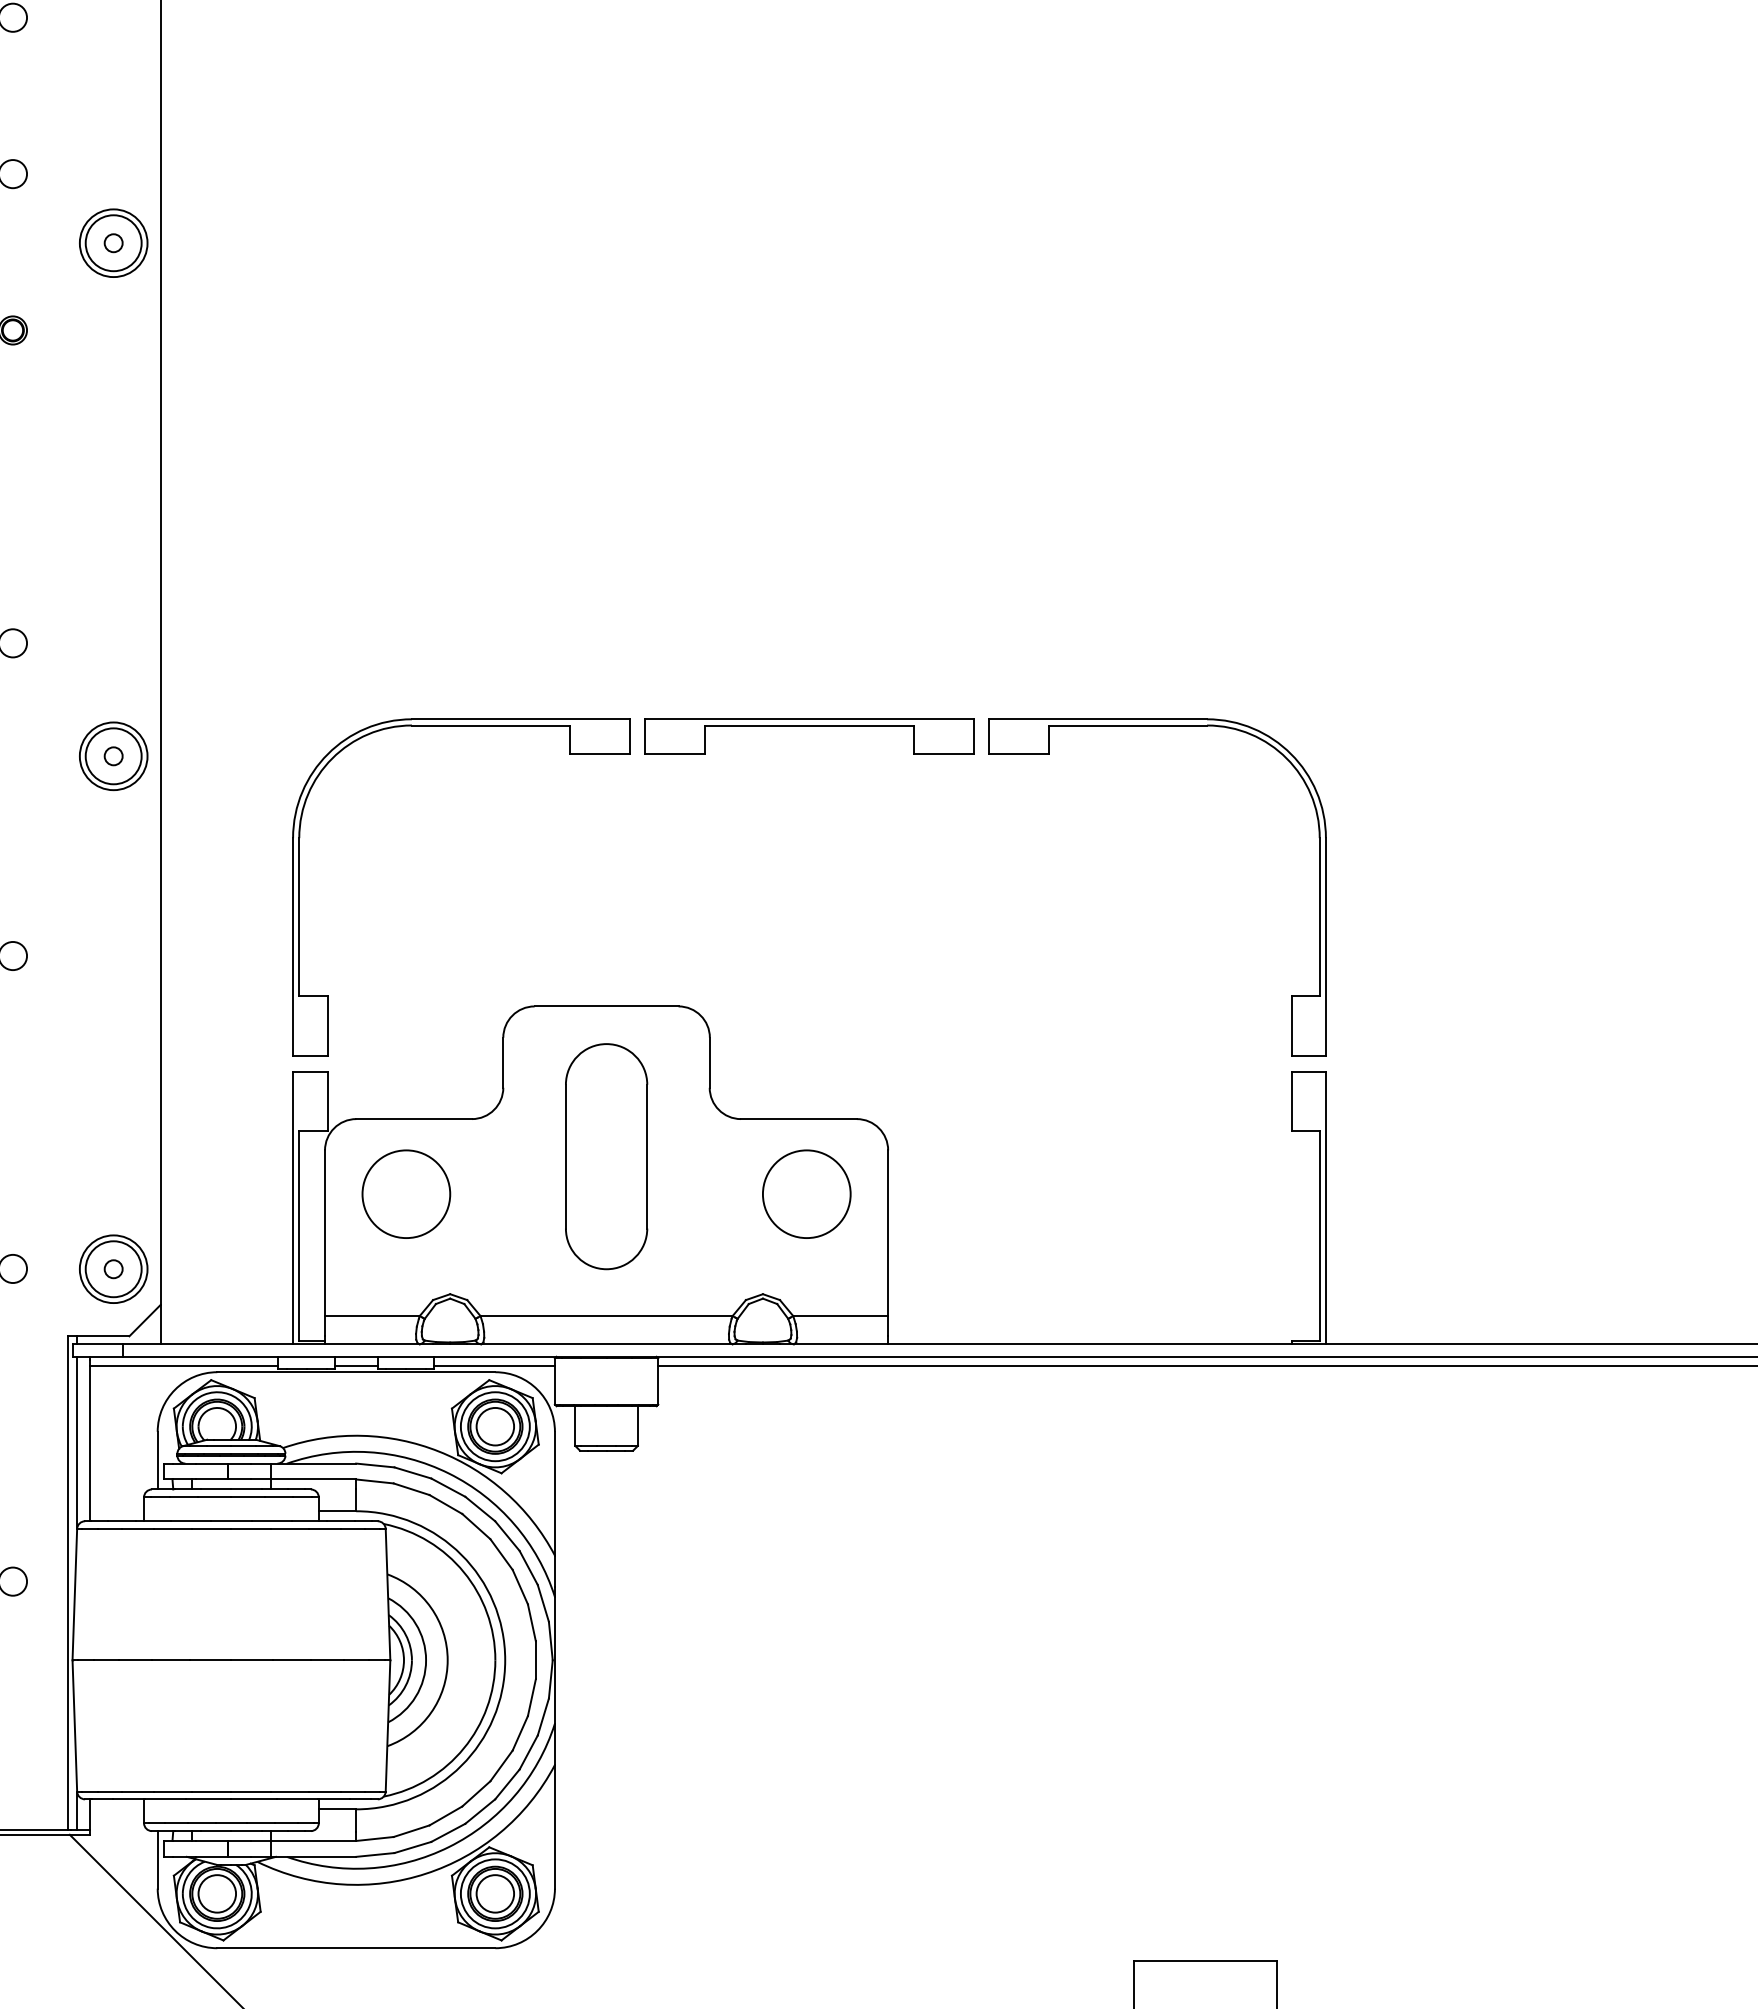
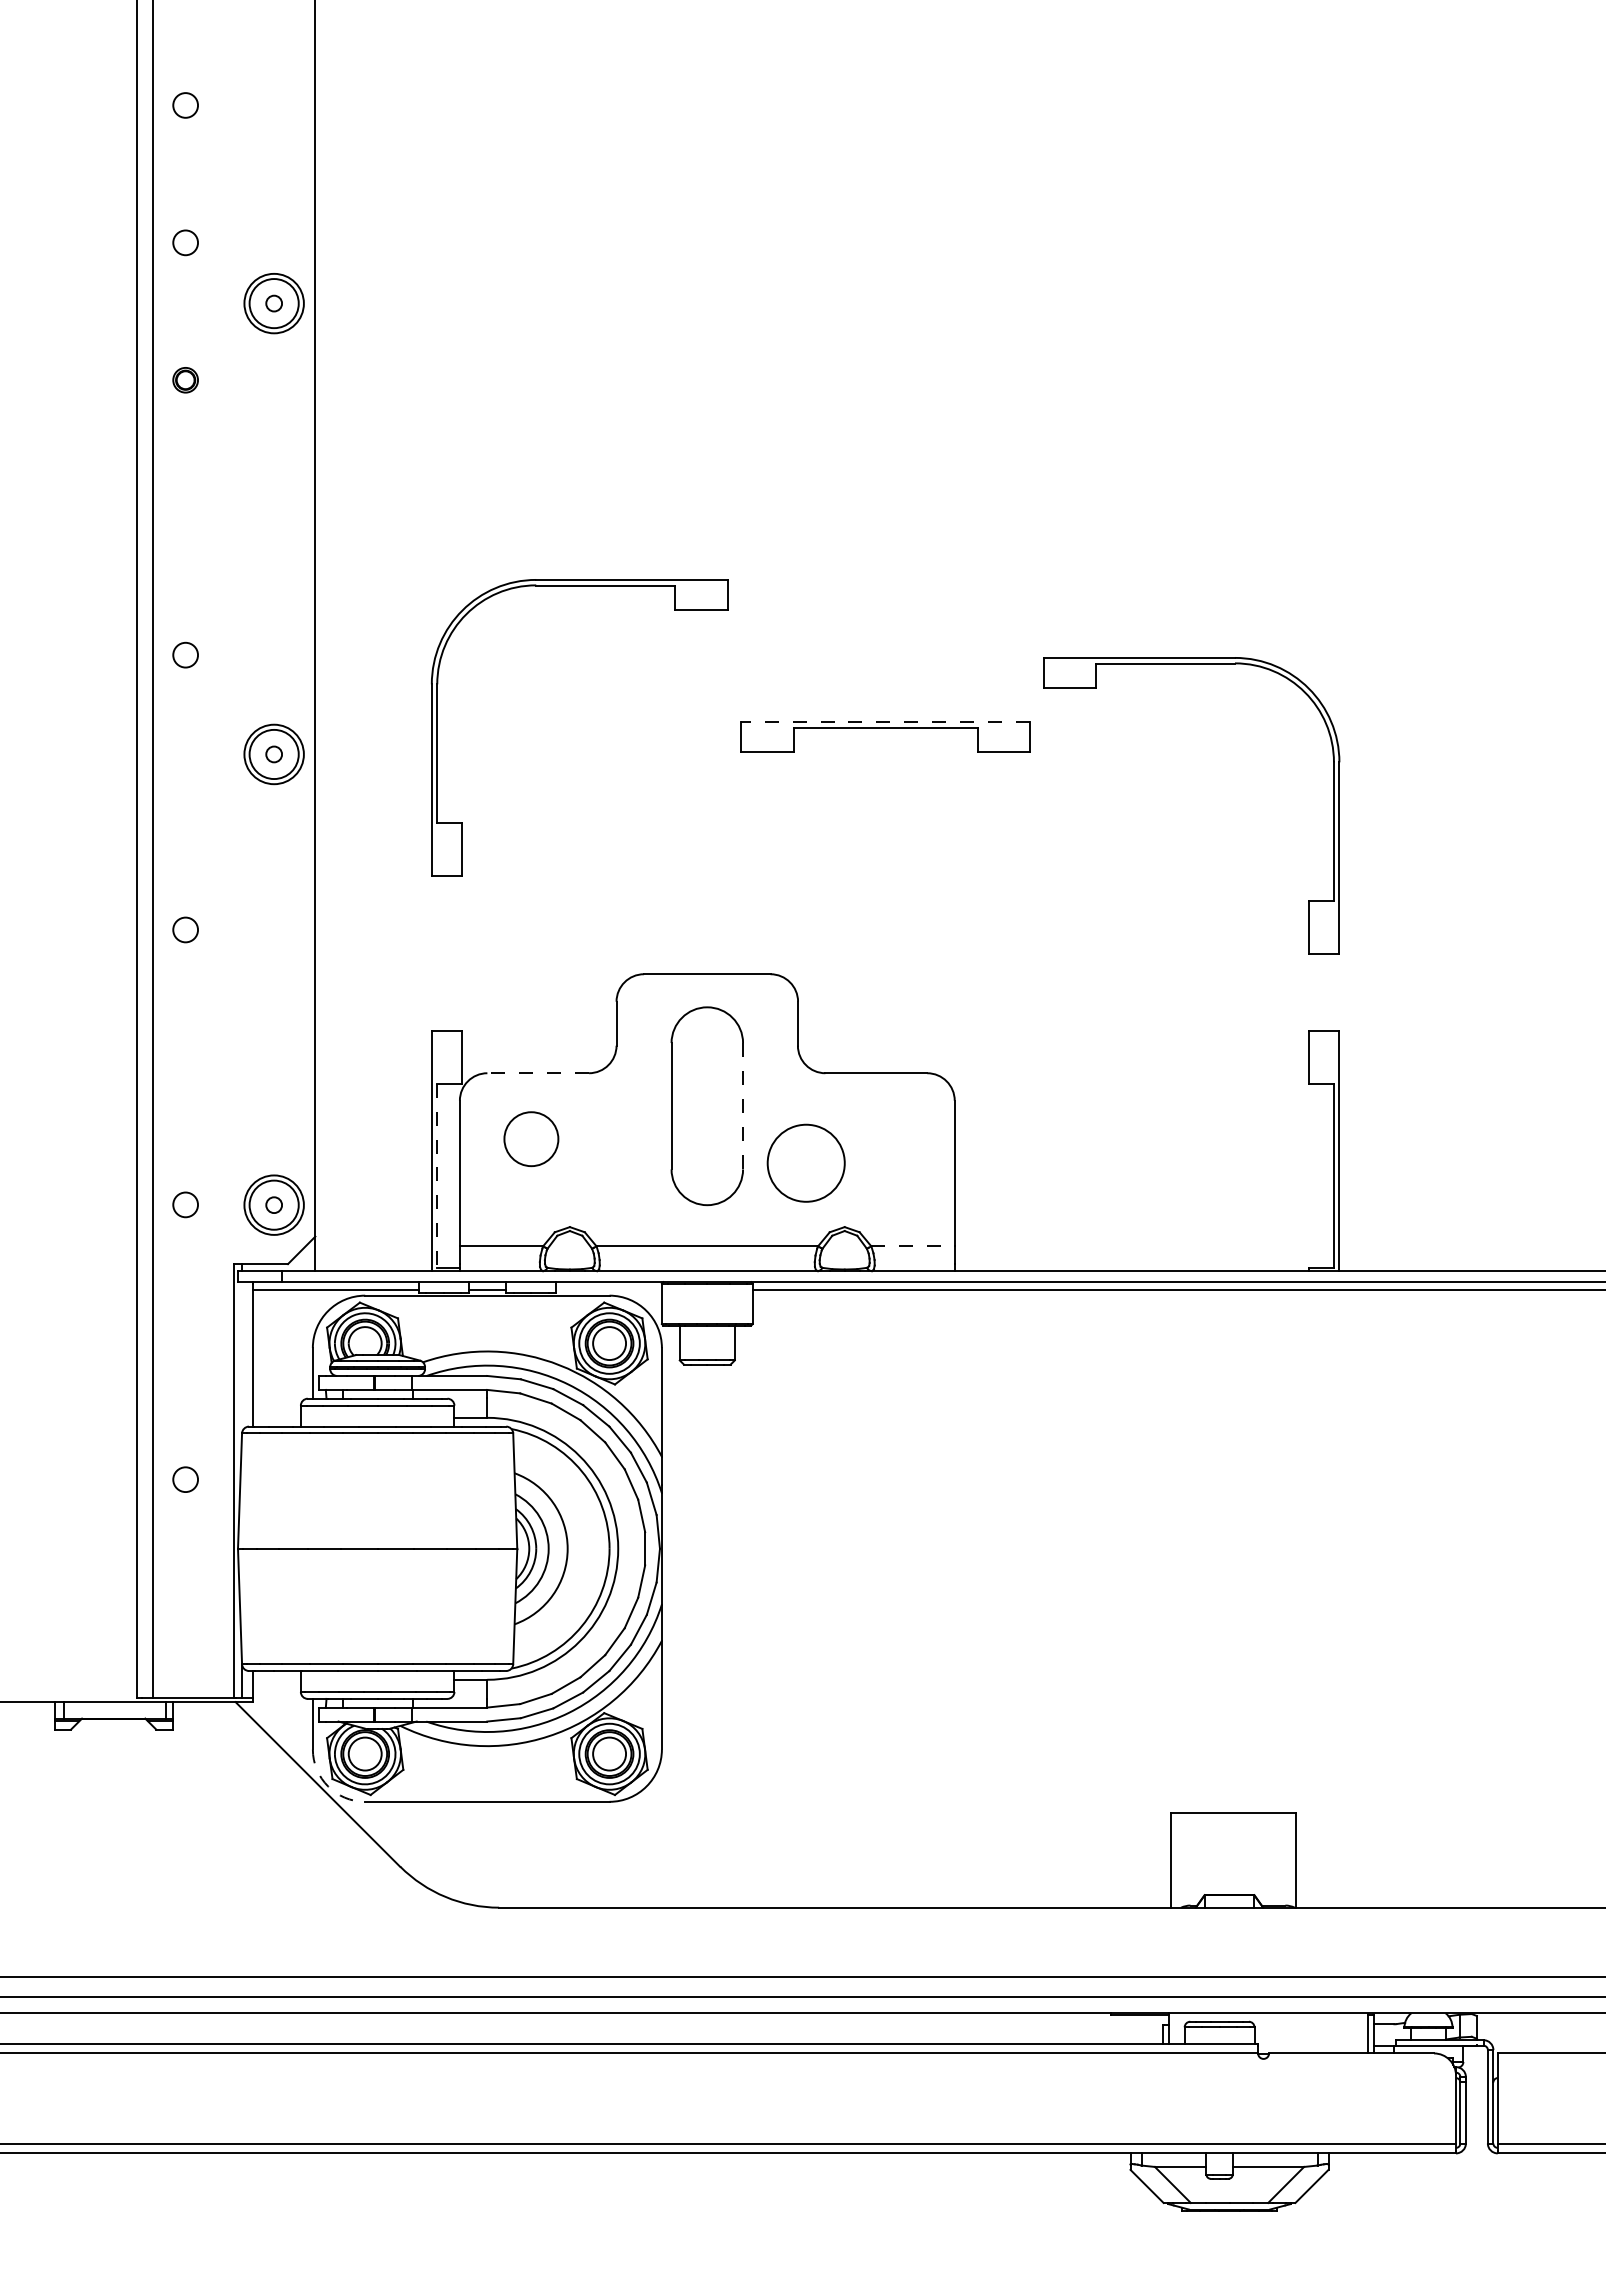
line: (809, 718) -> (885, 721), solid -> dashed
part: (461, 726) -> (579, 586), moved
part: (1157, 726) -> (1191, 664), moved
line: (414, 1119) -> (538, 1073), solid -> dashed
line: (647, 1156) -> (743, 1106), solid -> dashed
circle: (406, 1193) -> (531, 1138), size x0.7
circle: (805, 1193) -> (805, 1162), moved
line: (299, 1236) -> (437, 1176), solid -> dashed
line: (841, 1316) -> (913, 1246), solid -> dashed
line: (494, 1366) -> (608, 1290), removed
line: (77, 1441) -> (242, 1356), removed
arc: (175, 1930) -> (328, 1786), solid -> dashed

